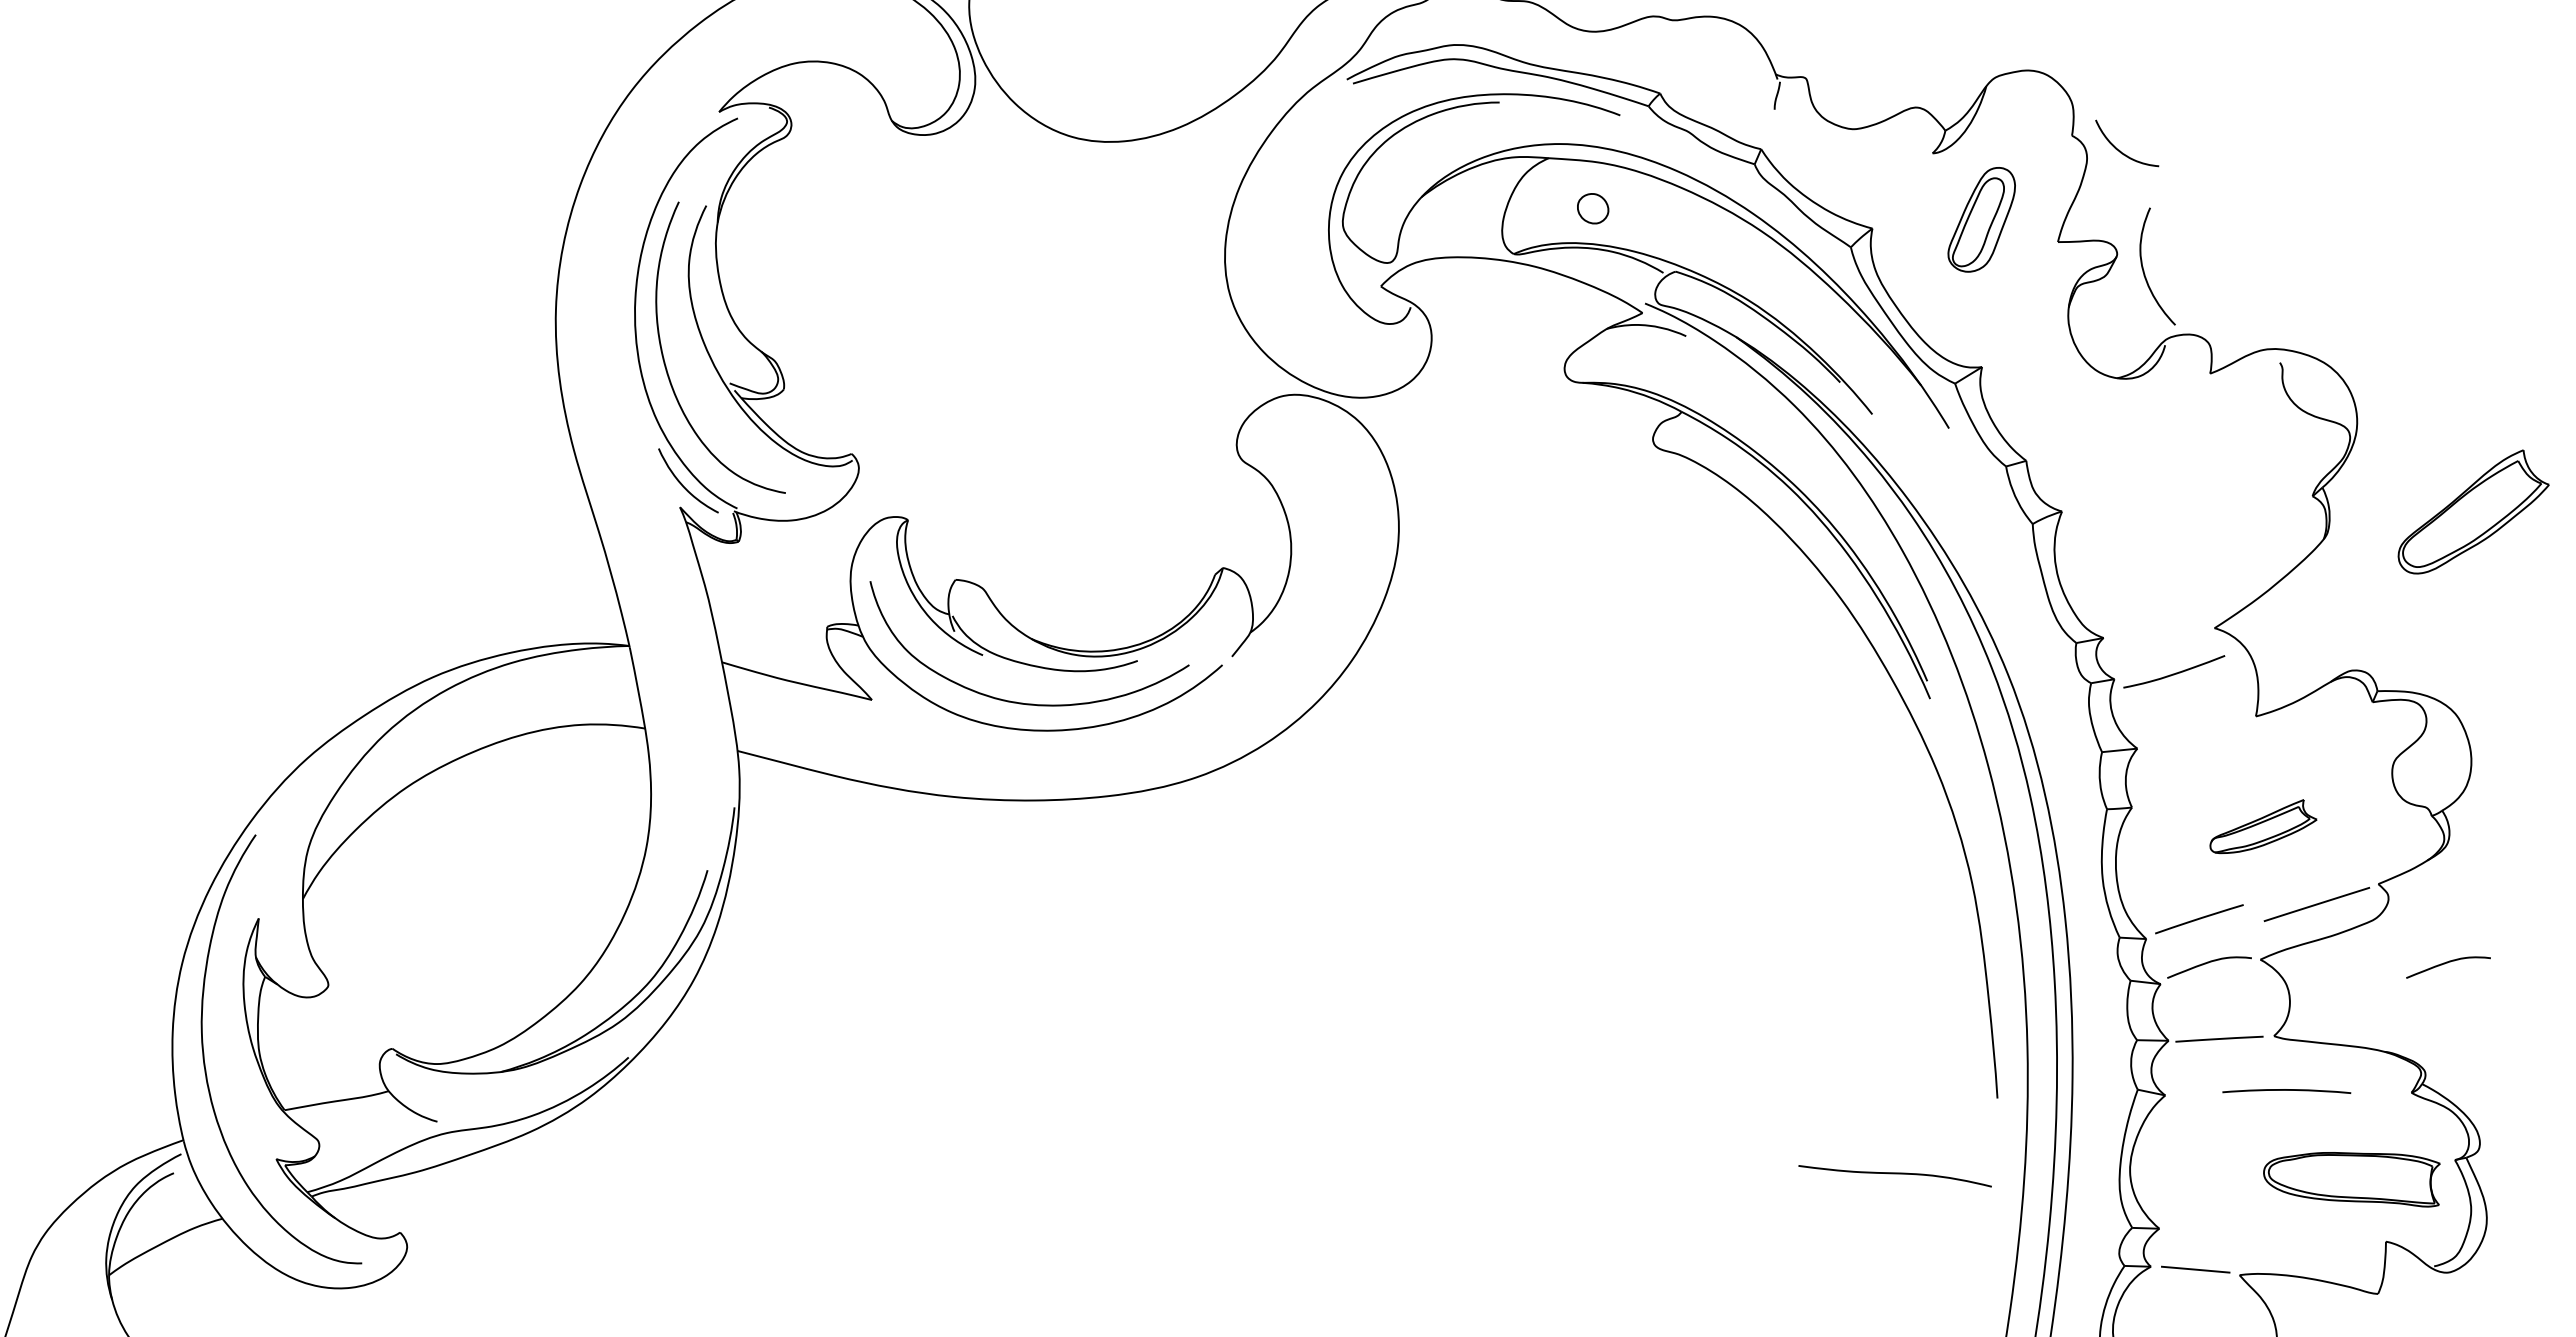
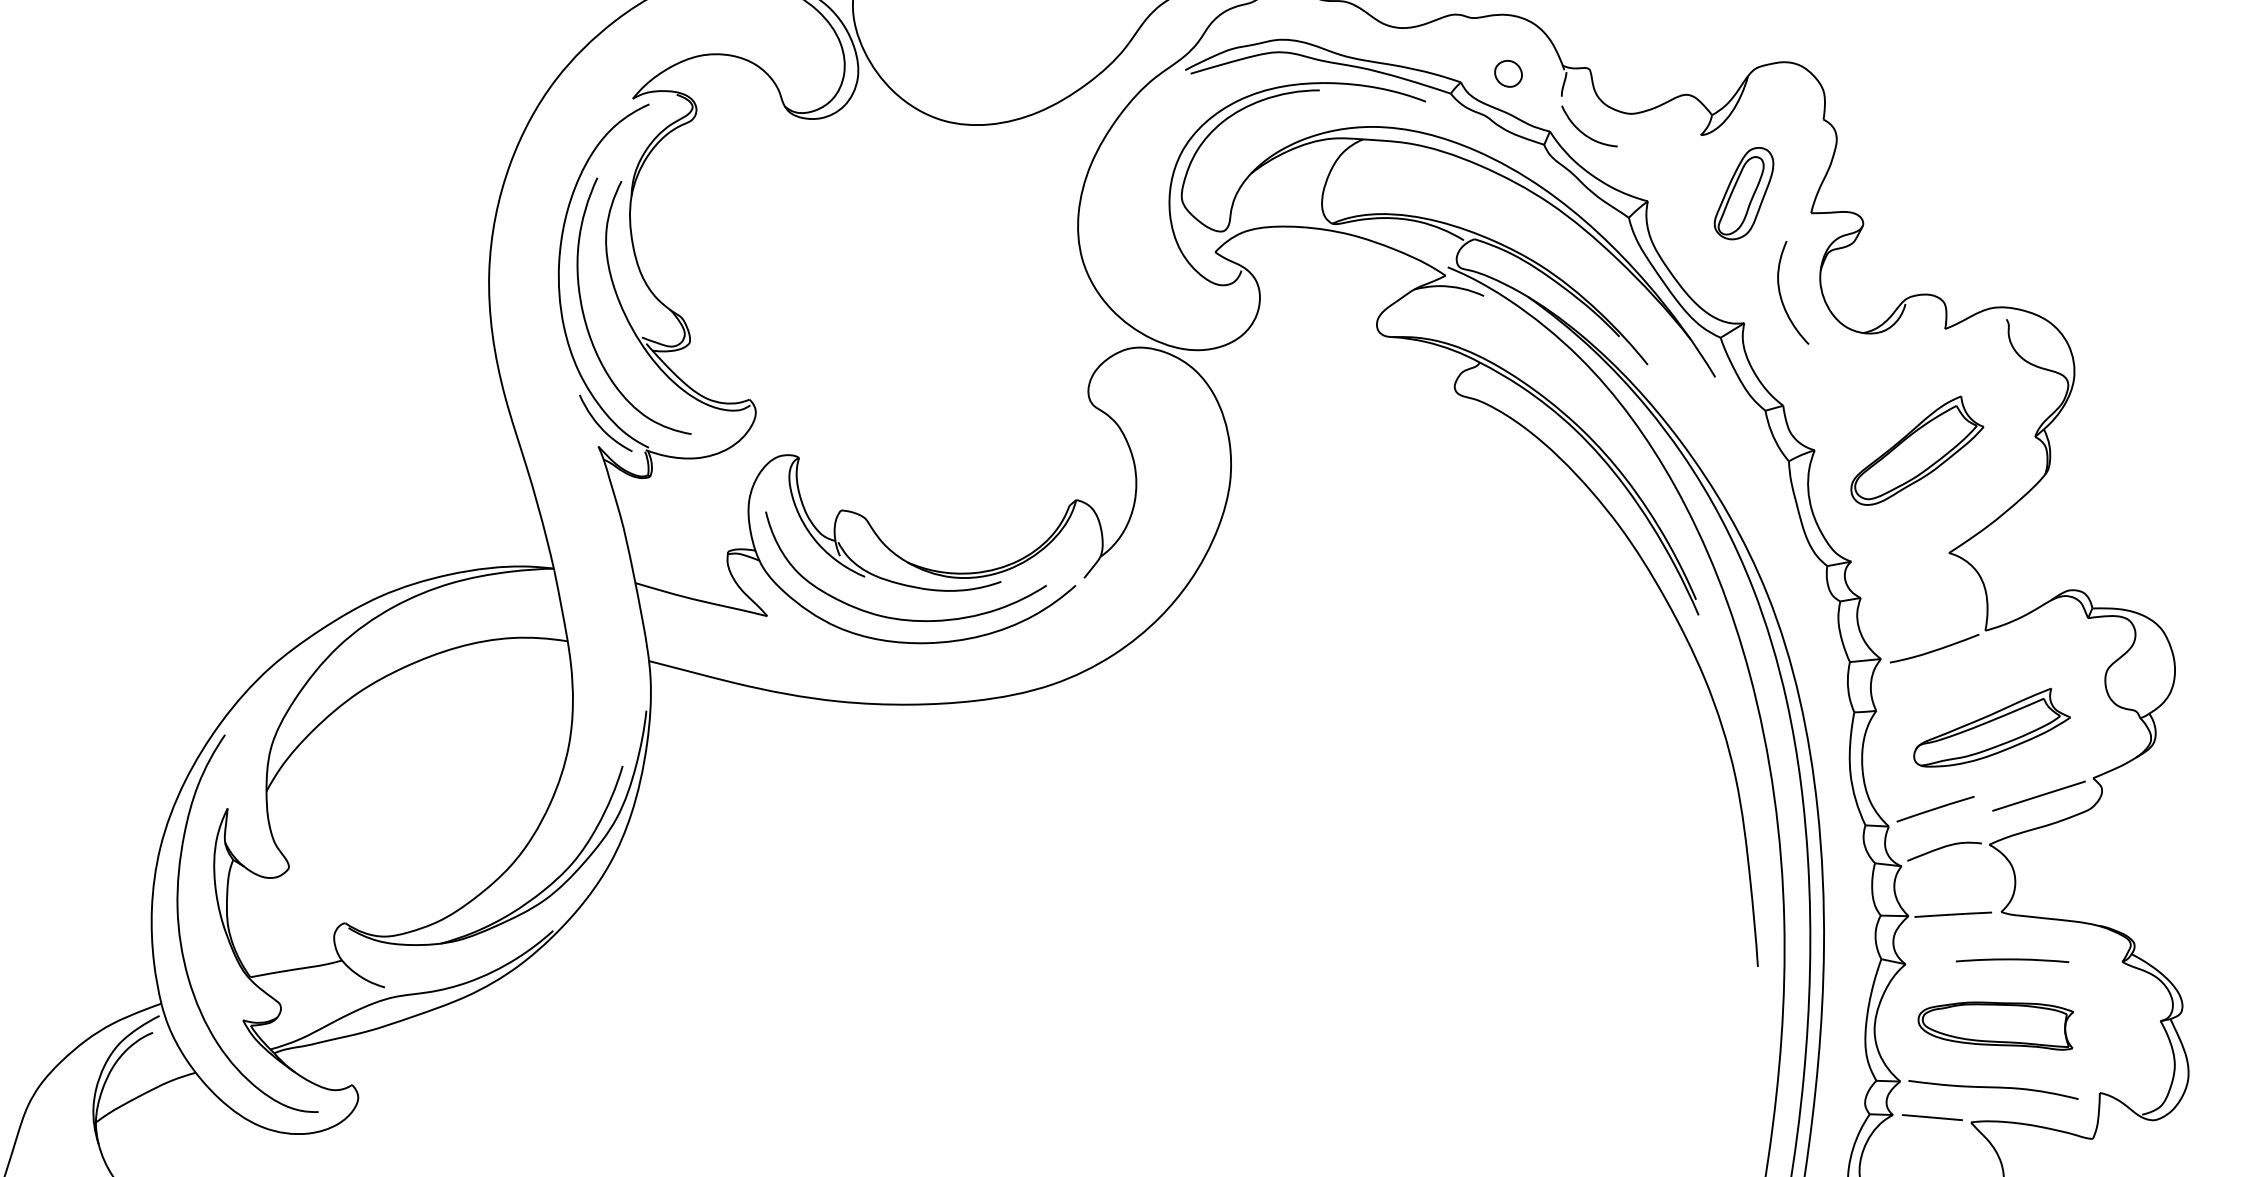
curve: (2120, 150) -> (1583, 132), moved
part: (1593, 208) -> (1508, 73), moved
curve: (2144, 270) -> (1781, 296), moved
part: (2473, 511) -> (1917, 450), moved
curve: (2175, 672) -> (1935, 649), moved
part: (2263, 826) -> (1992, 727), size x1.67
curve: (2447, 963) -> (2153, 848), removed
curve: (1894, 1174) -> (1992, 1088), moved
part: (2351, 1179) -> (1995, 1025), moved

